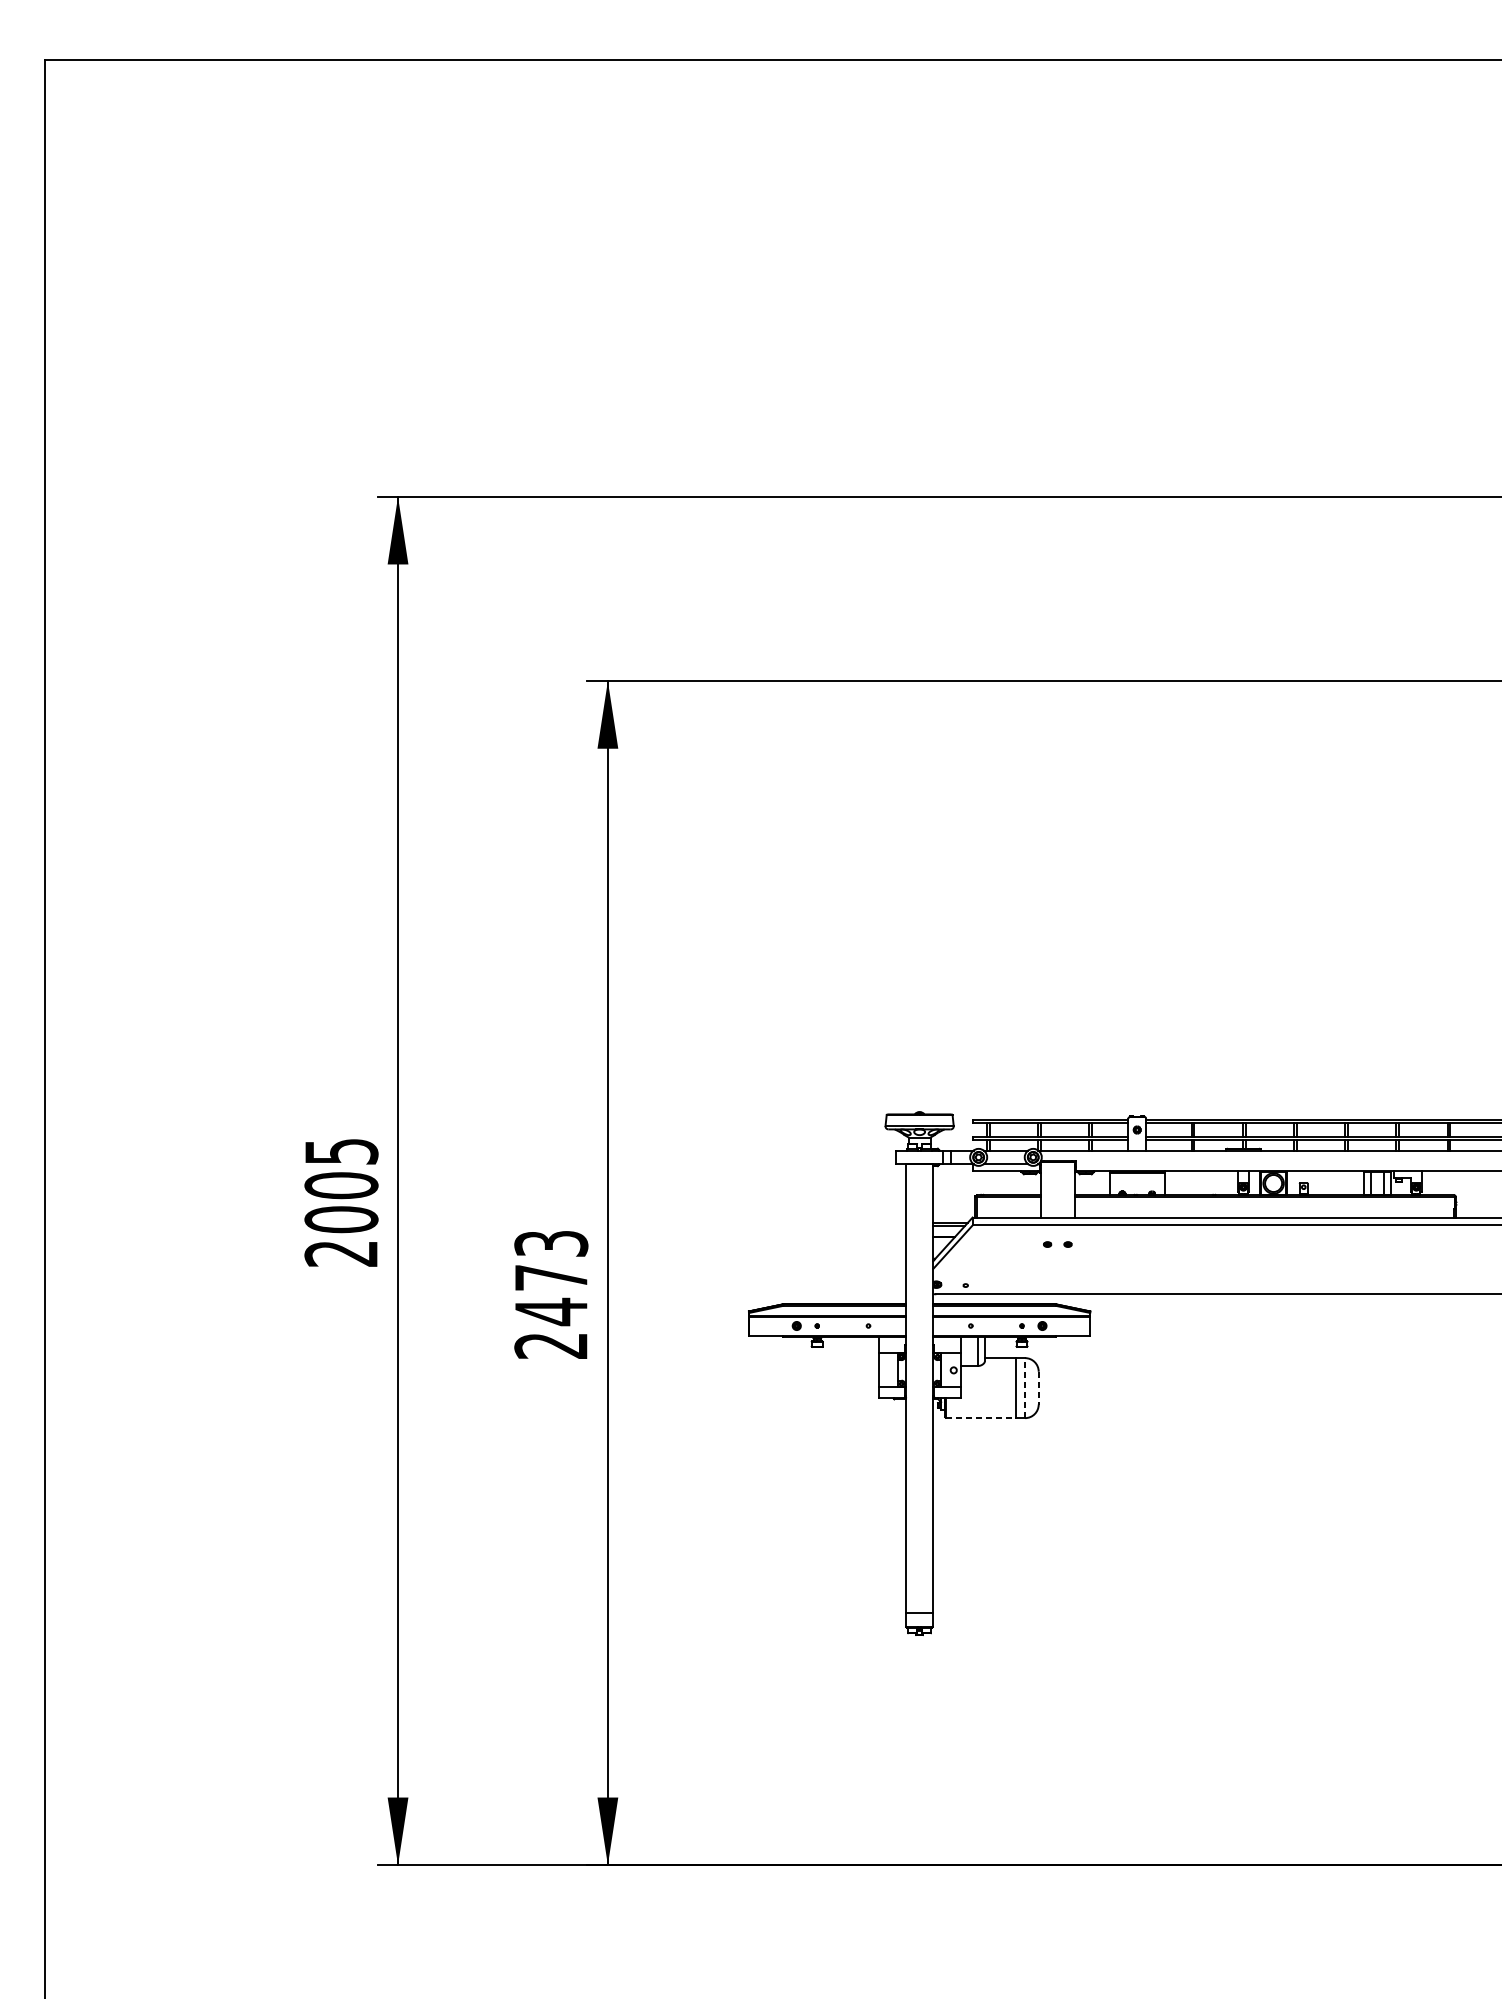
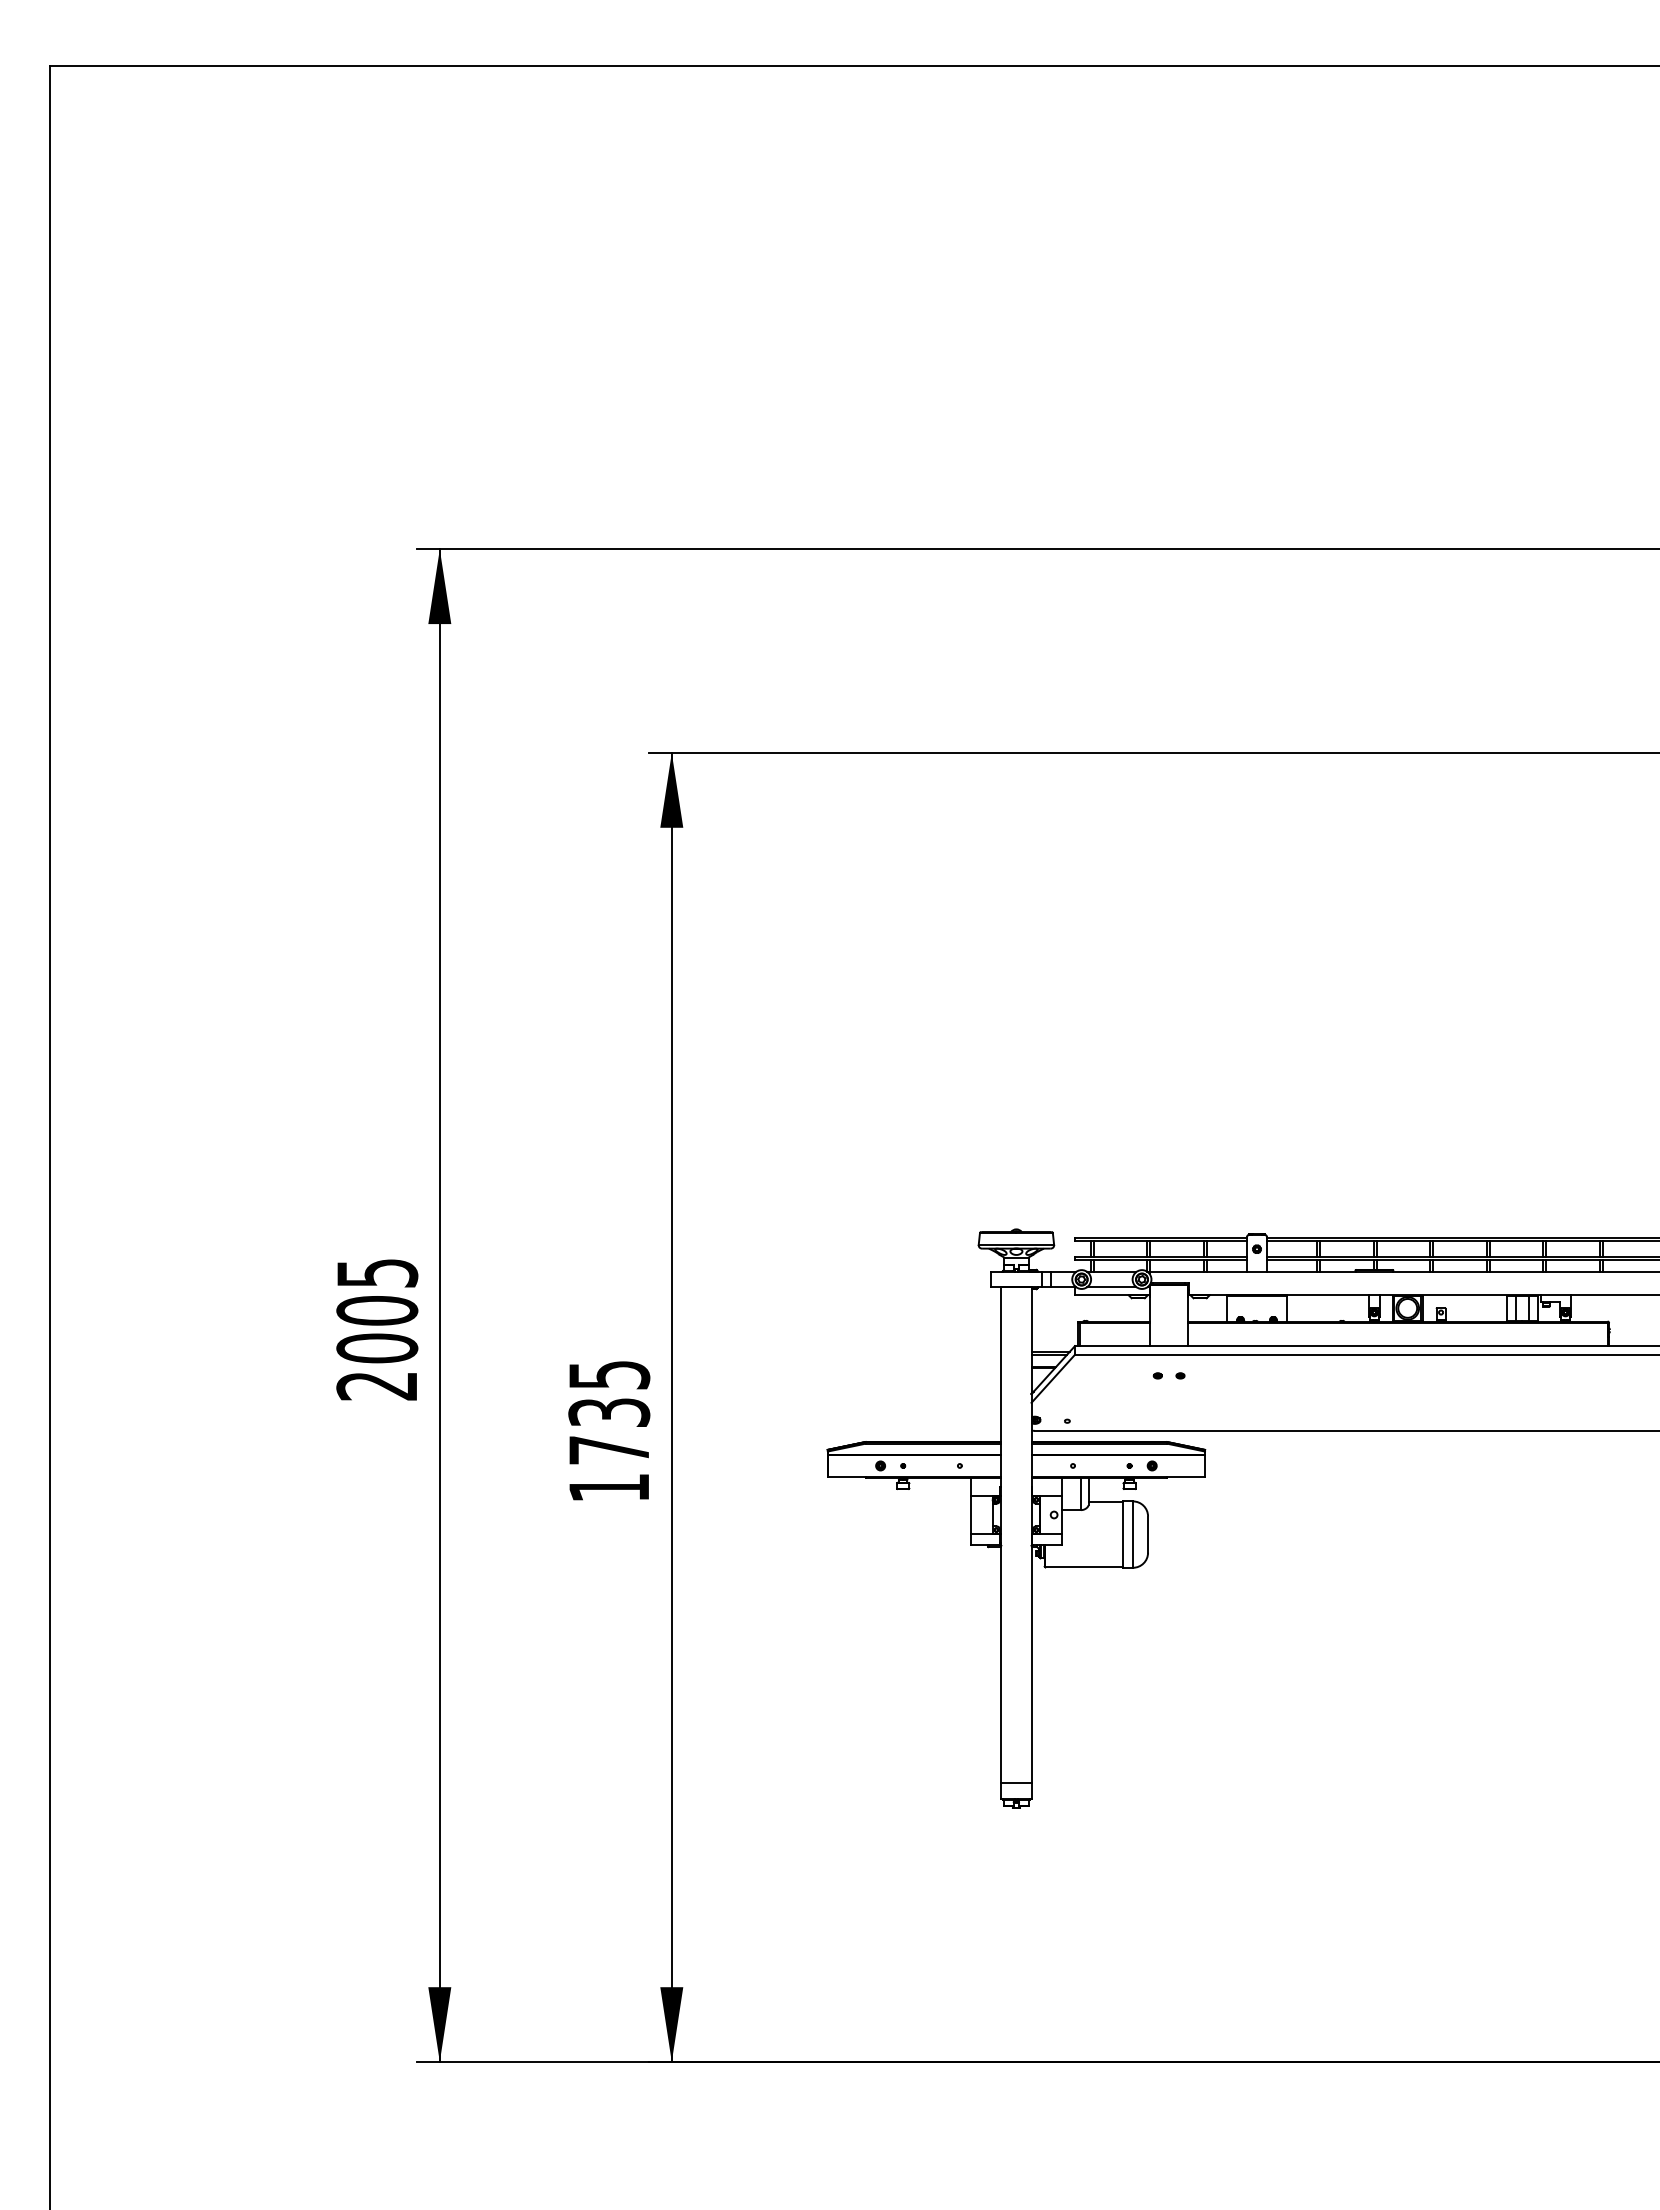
text: (551, 1294) -> (609, 1431), 2473 -> 1735
line: (1024, 1388) -> (1132, 1534), dashed -> solid
line: (1039, 1388) -> (1148, 1535), dashed -> solid
line: (981, 1417) -> (1084, 1567), dashed -> solid

